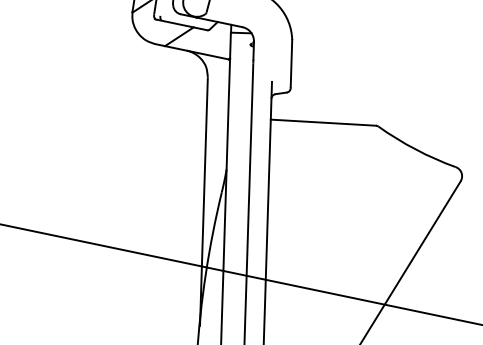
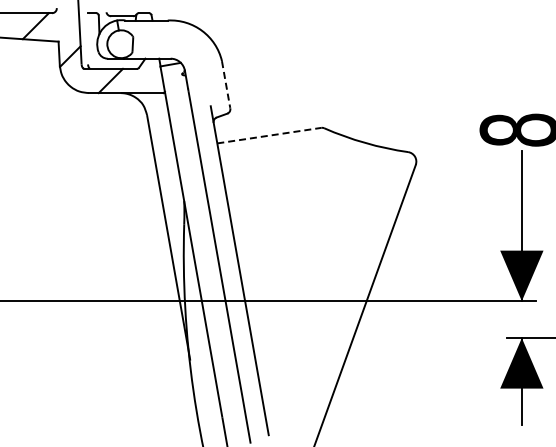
line: (291, 63) -> (226, 84), solid -> dashed
line: (323, 122) -> (269, 135), solid -> dashed

